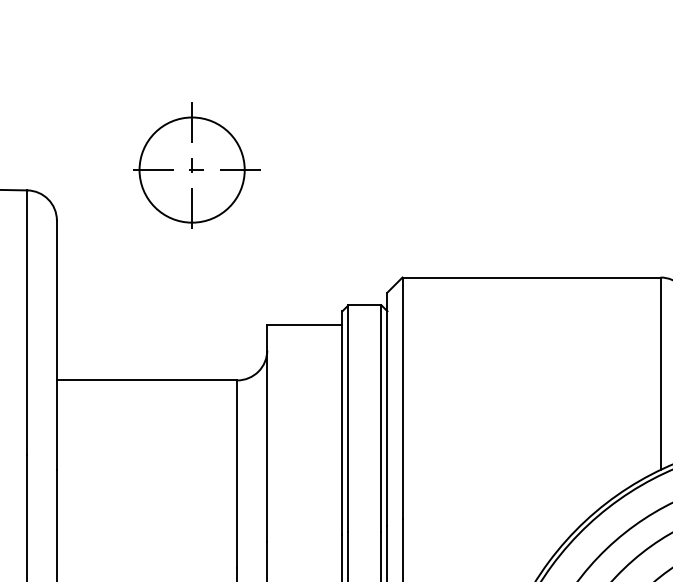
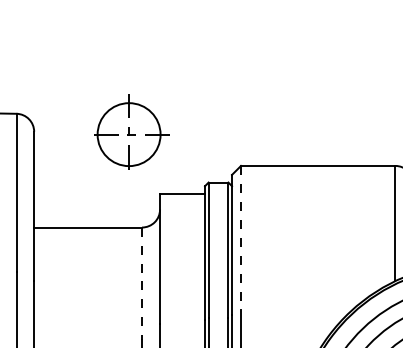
part: (196, 164) -> (131, 131), moved
line: (403, 398) -> (241, 238), solid -> dashed
line: (237, 475) -> (142, 284), solid -> dashed

